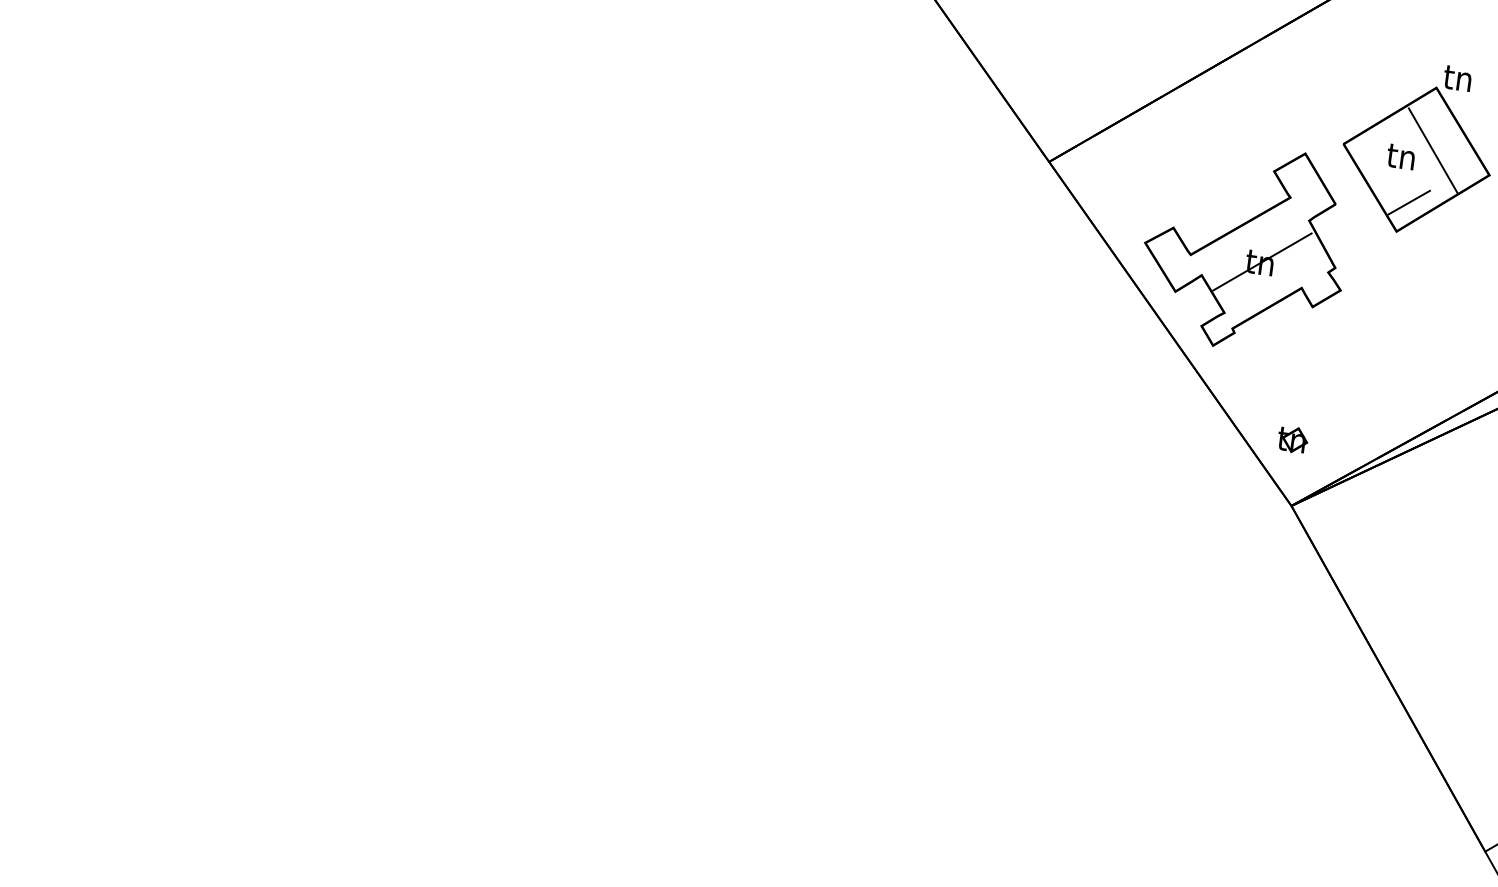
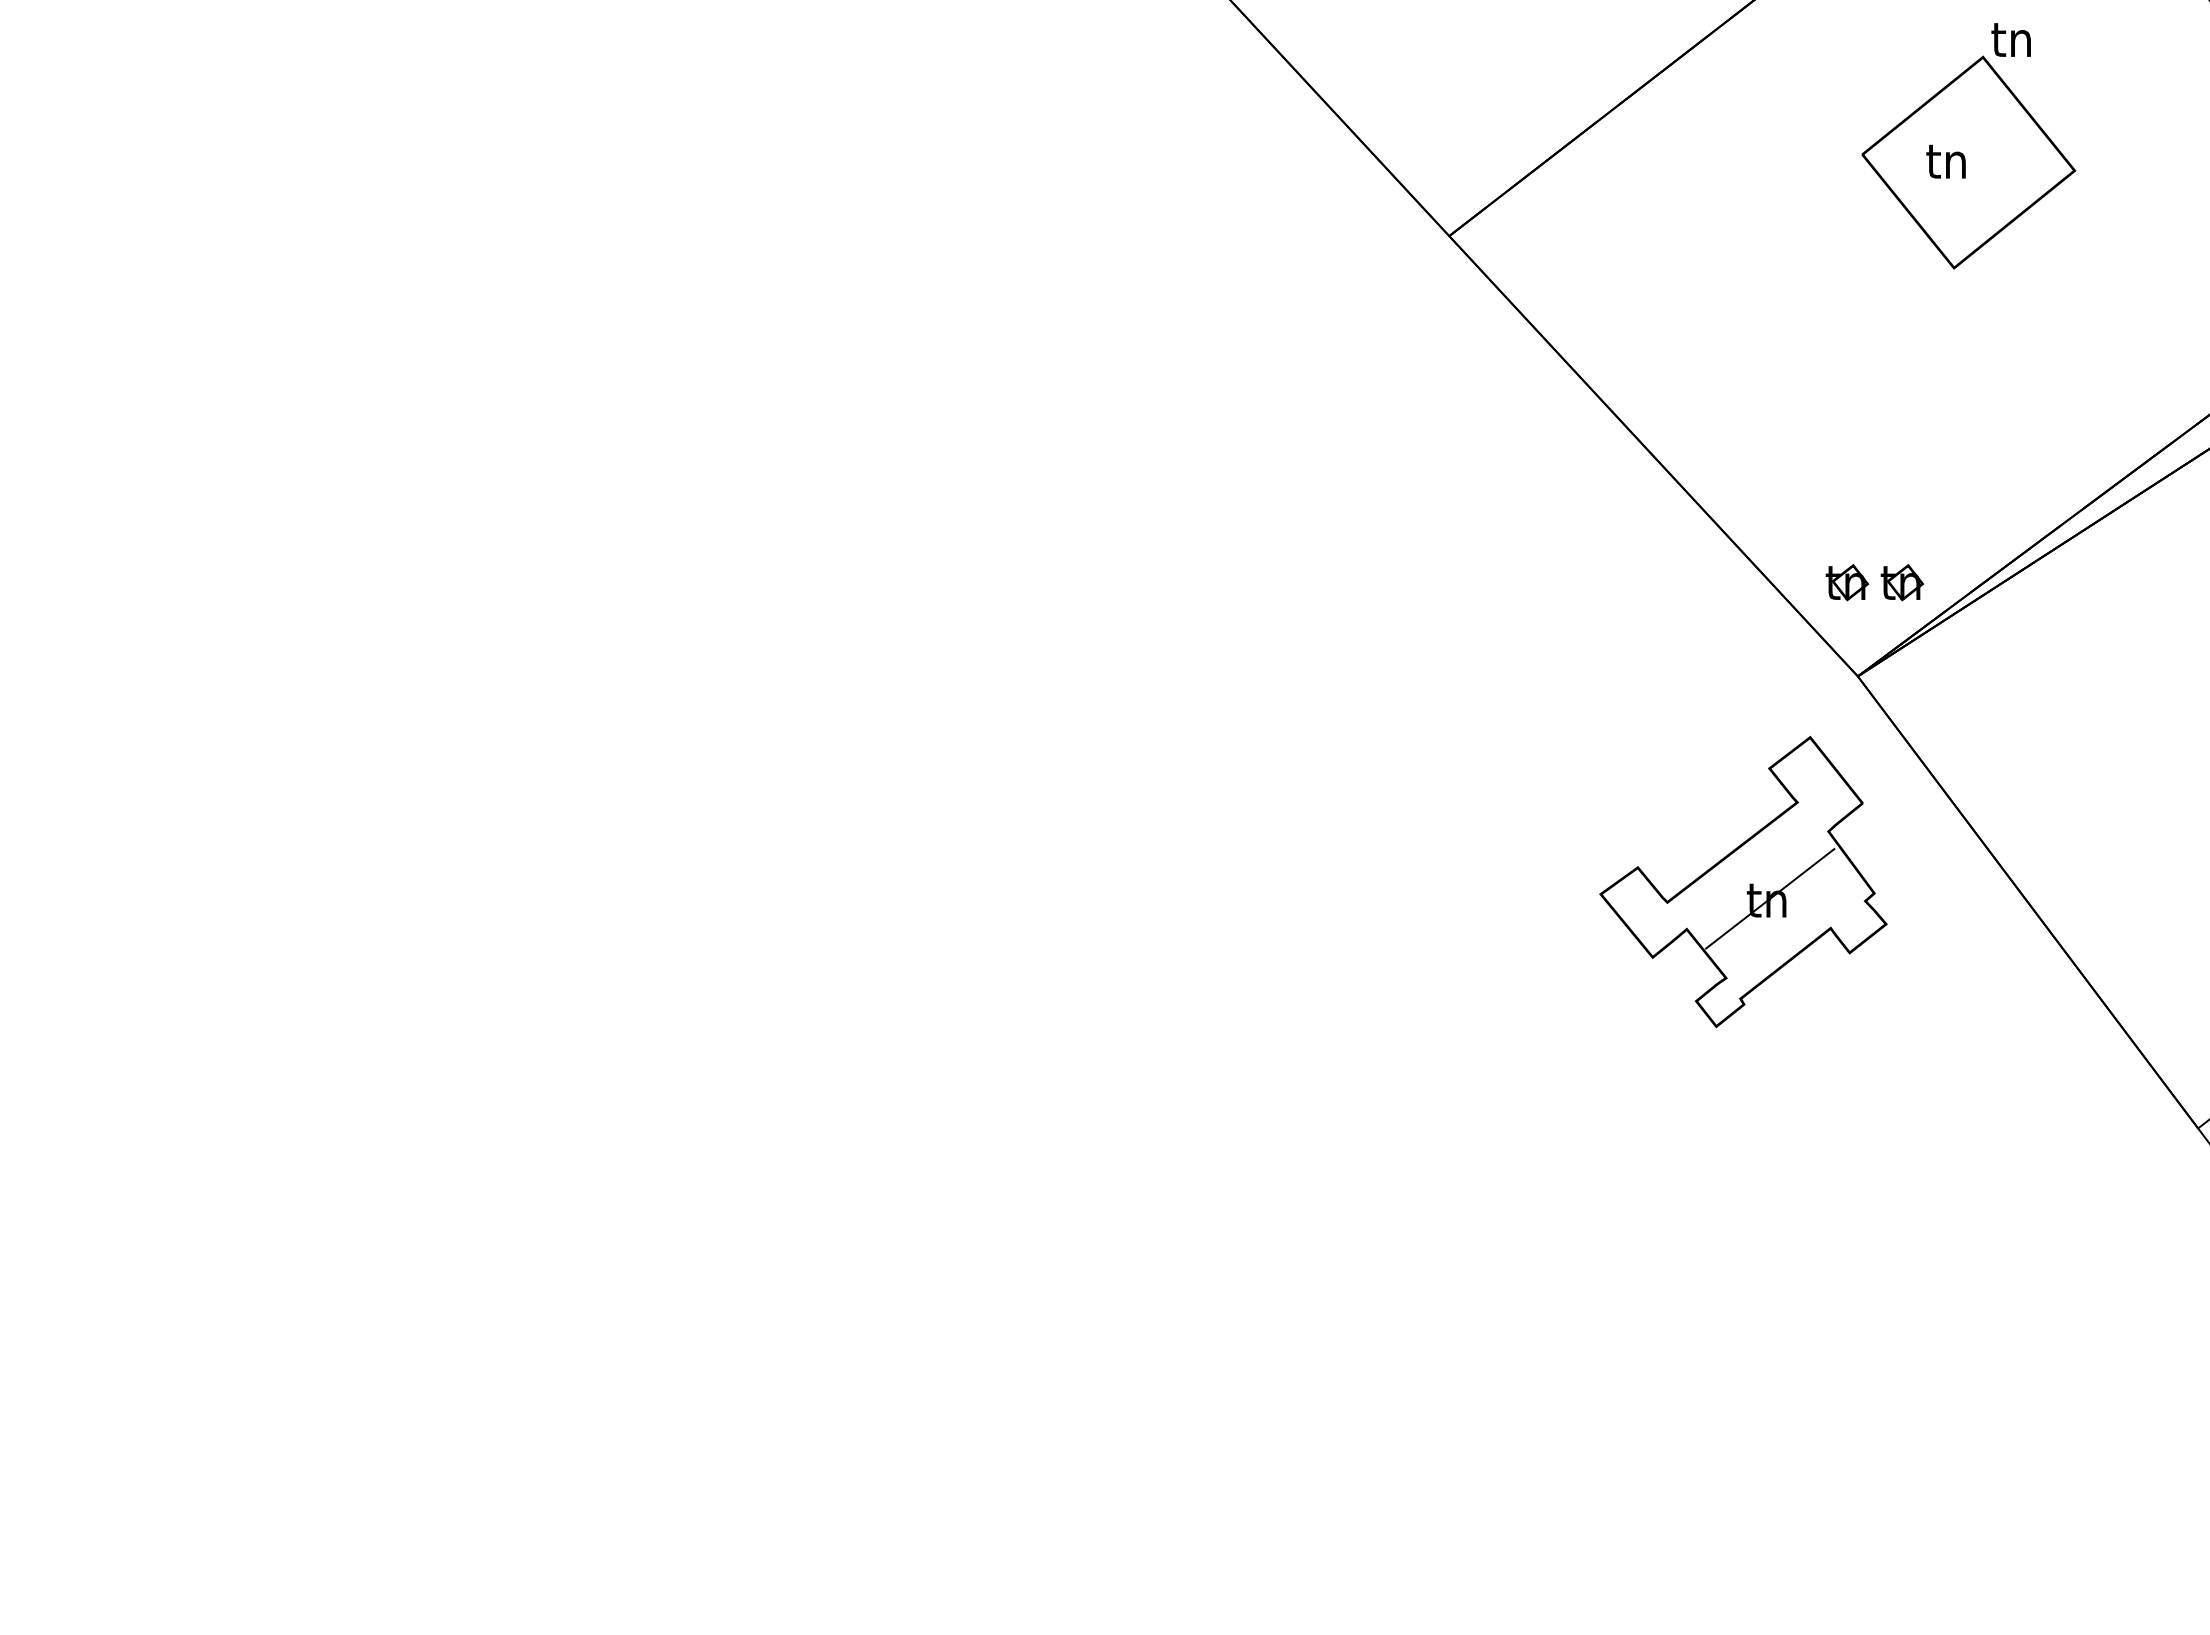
line: (1432, 150) -> (1989, 146), removed
line: (1409, 202) -> (1966, 224), removed
part: (1245, 247) -> (1743, 881), moved
part: (1331, 444) -> (1902, 582), added

